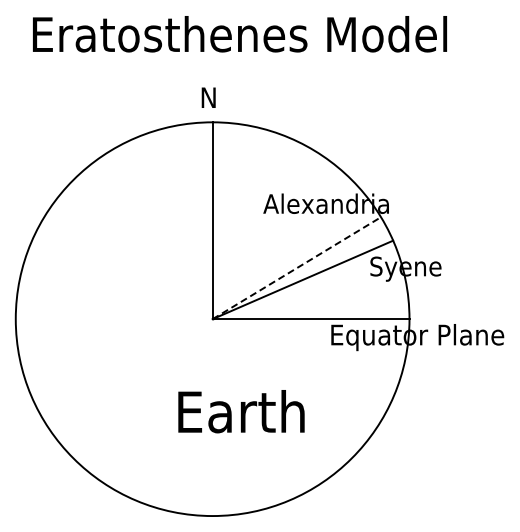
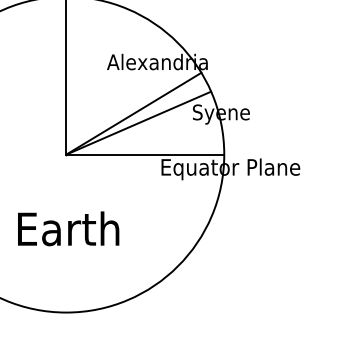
line: (297, 267) -> (134, 113), dashed -> solid
text: (241, 411) -> (68, 228), moved

